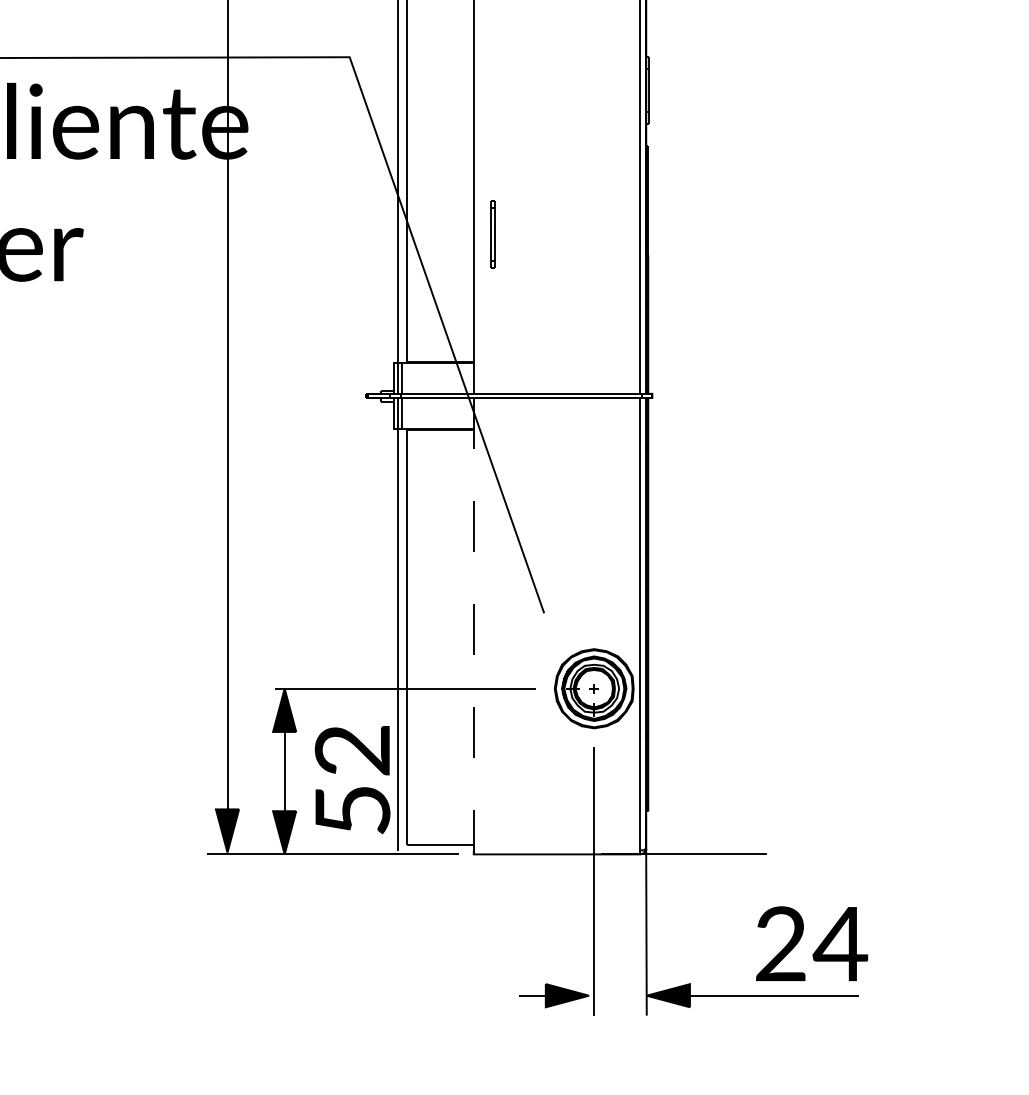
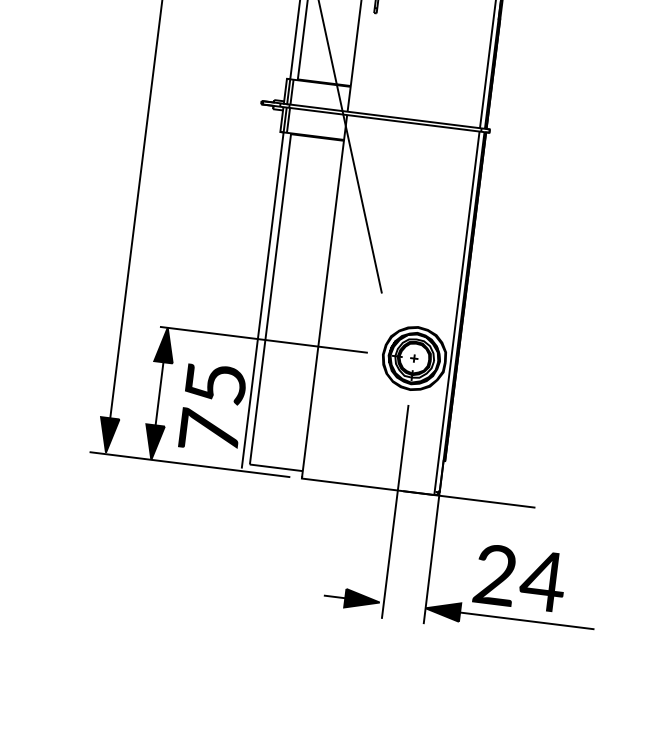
line: (473, 626) -> (324, 297), dashed -> solid
text: (352, 780) -> (212, 407), 52 -> 75
text: (812, 943) -> (520, 577), moved

